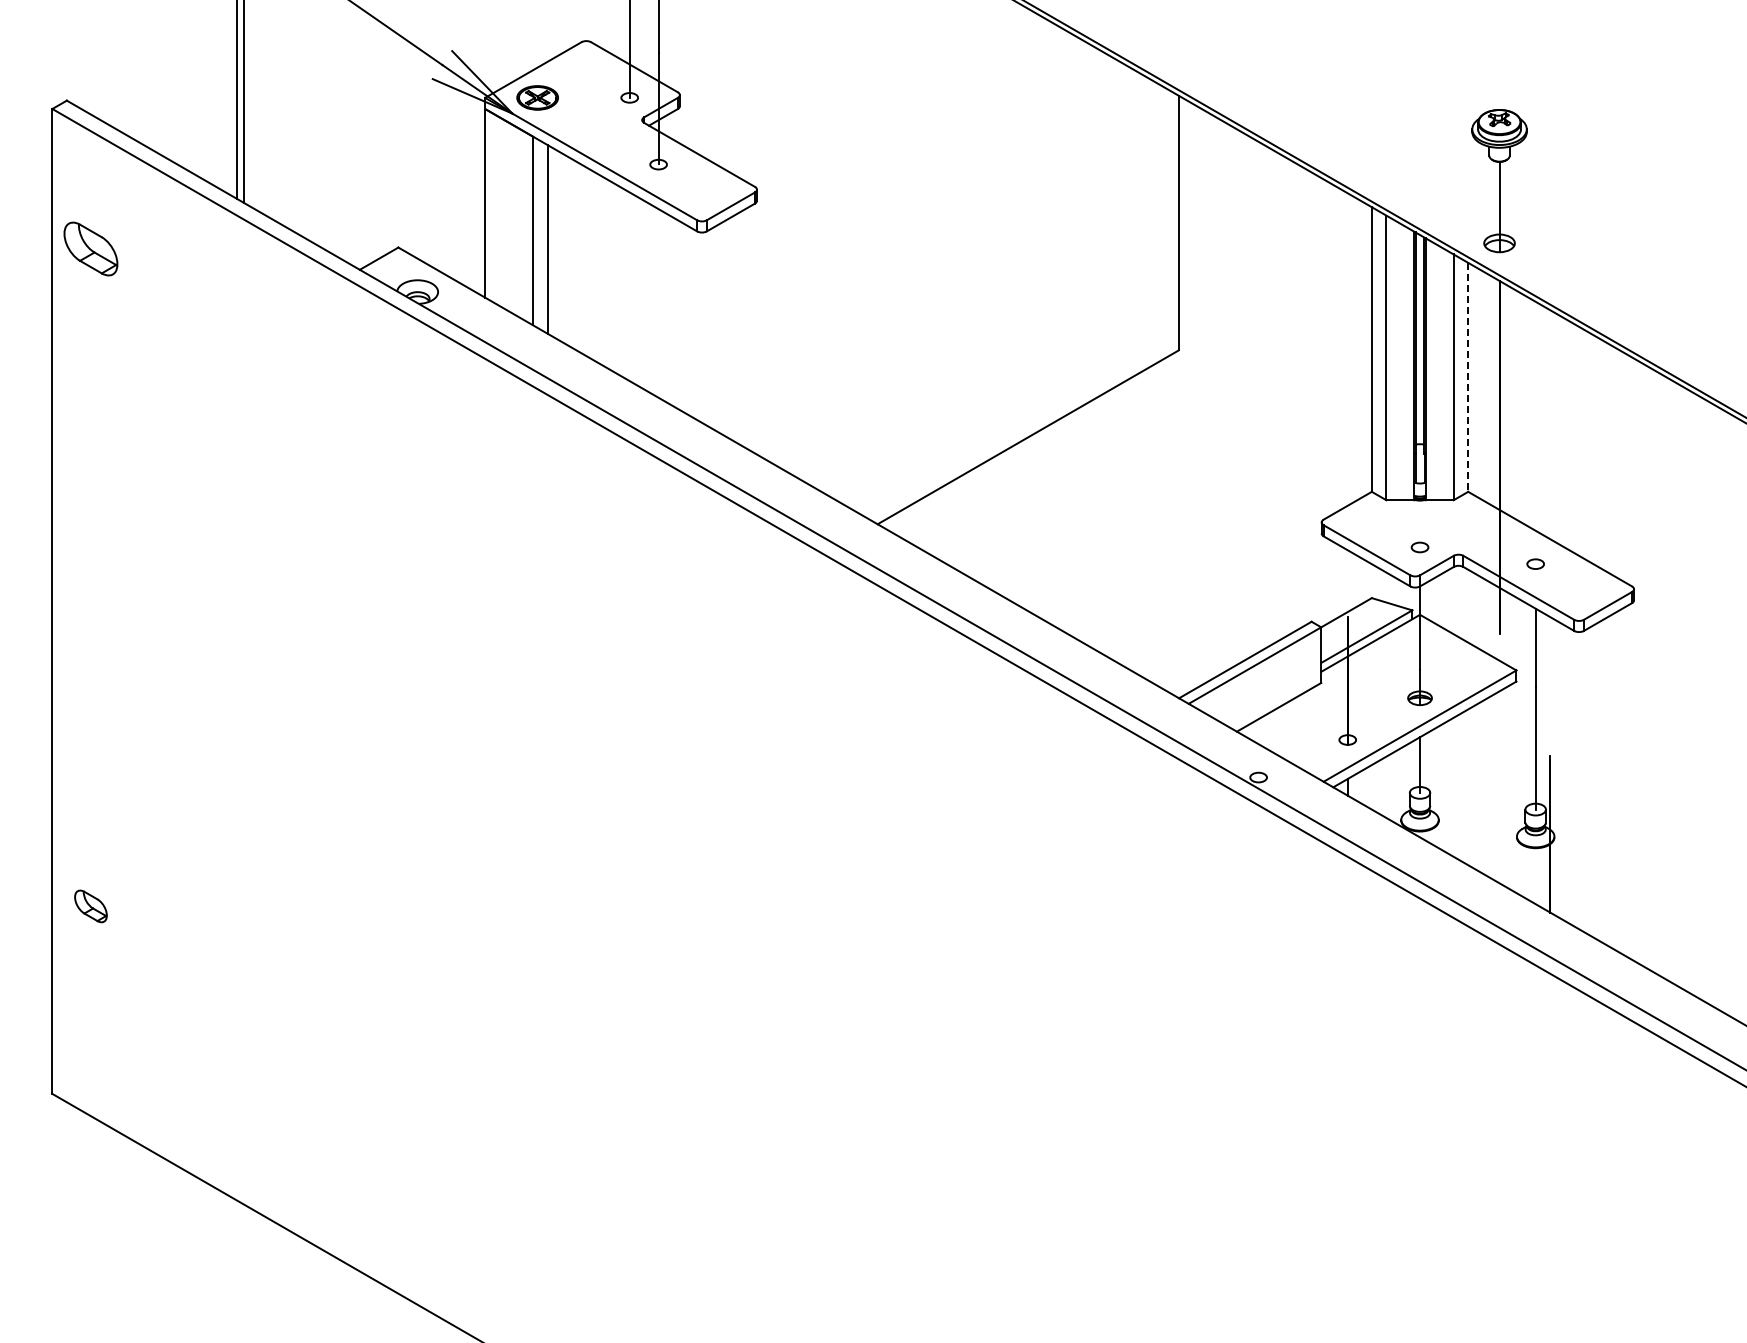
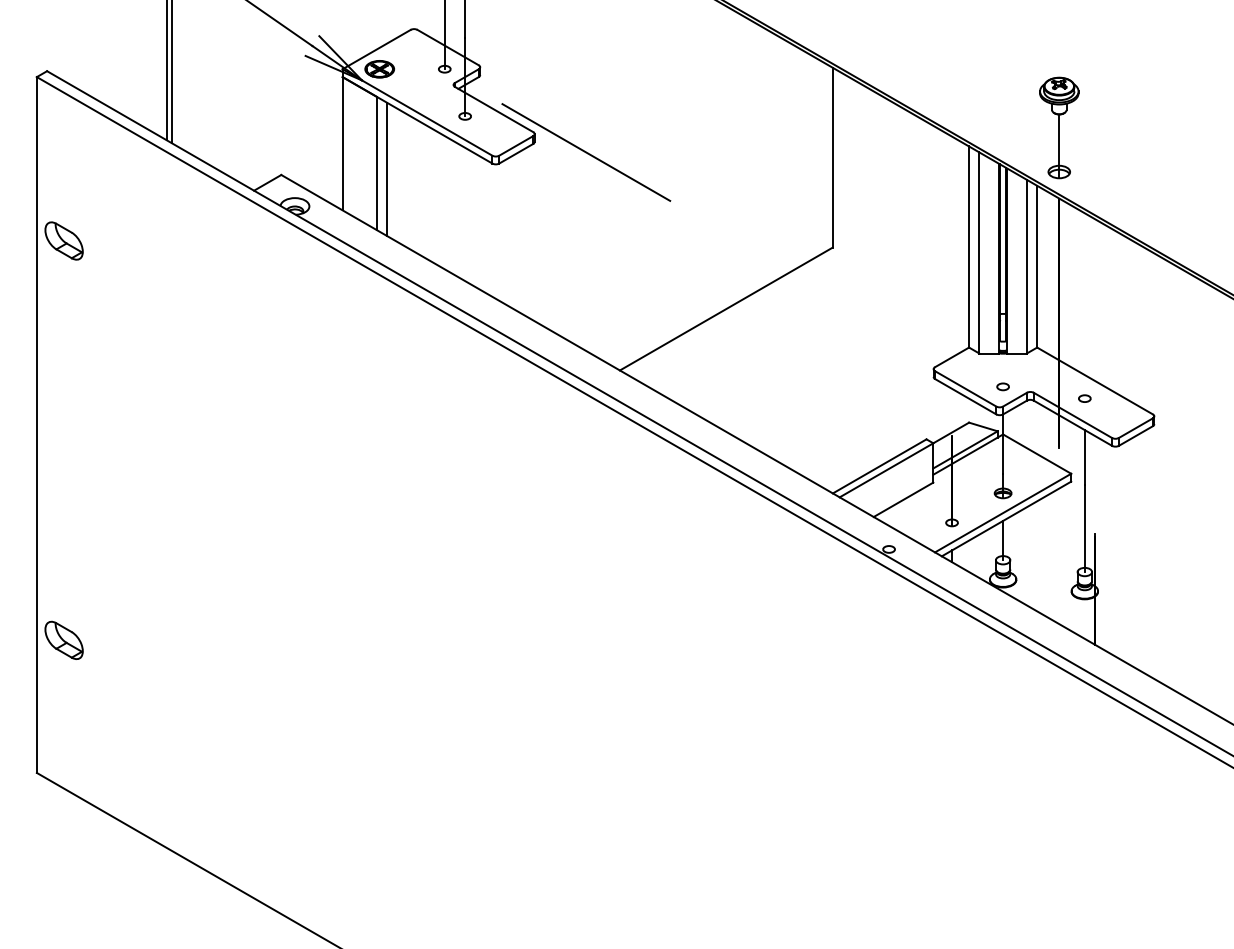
line: (829, 215) -> (585, 152), added
part: (90, 248) -> (63, 240), moved
line: (1468, 377) -> (1037, 266), dashed -> solid
part: (90, 906) -> (63, 640), size x1.67

